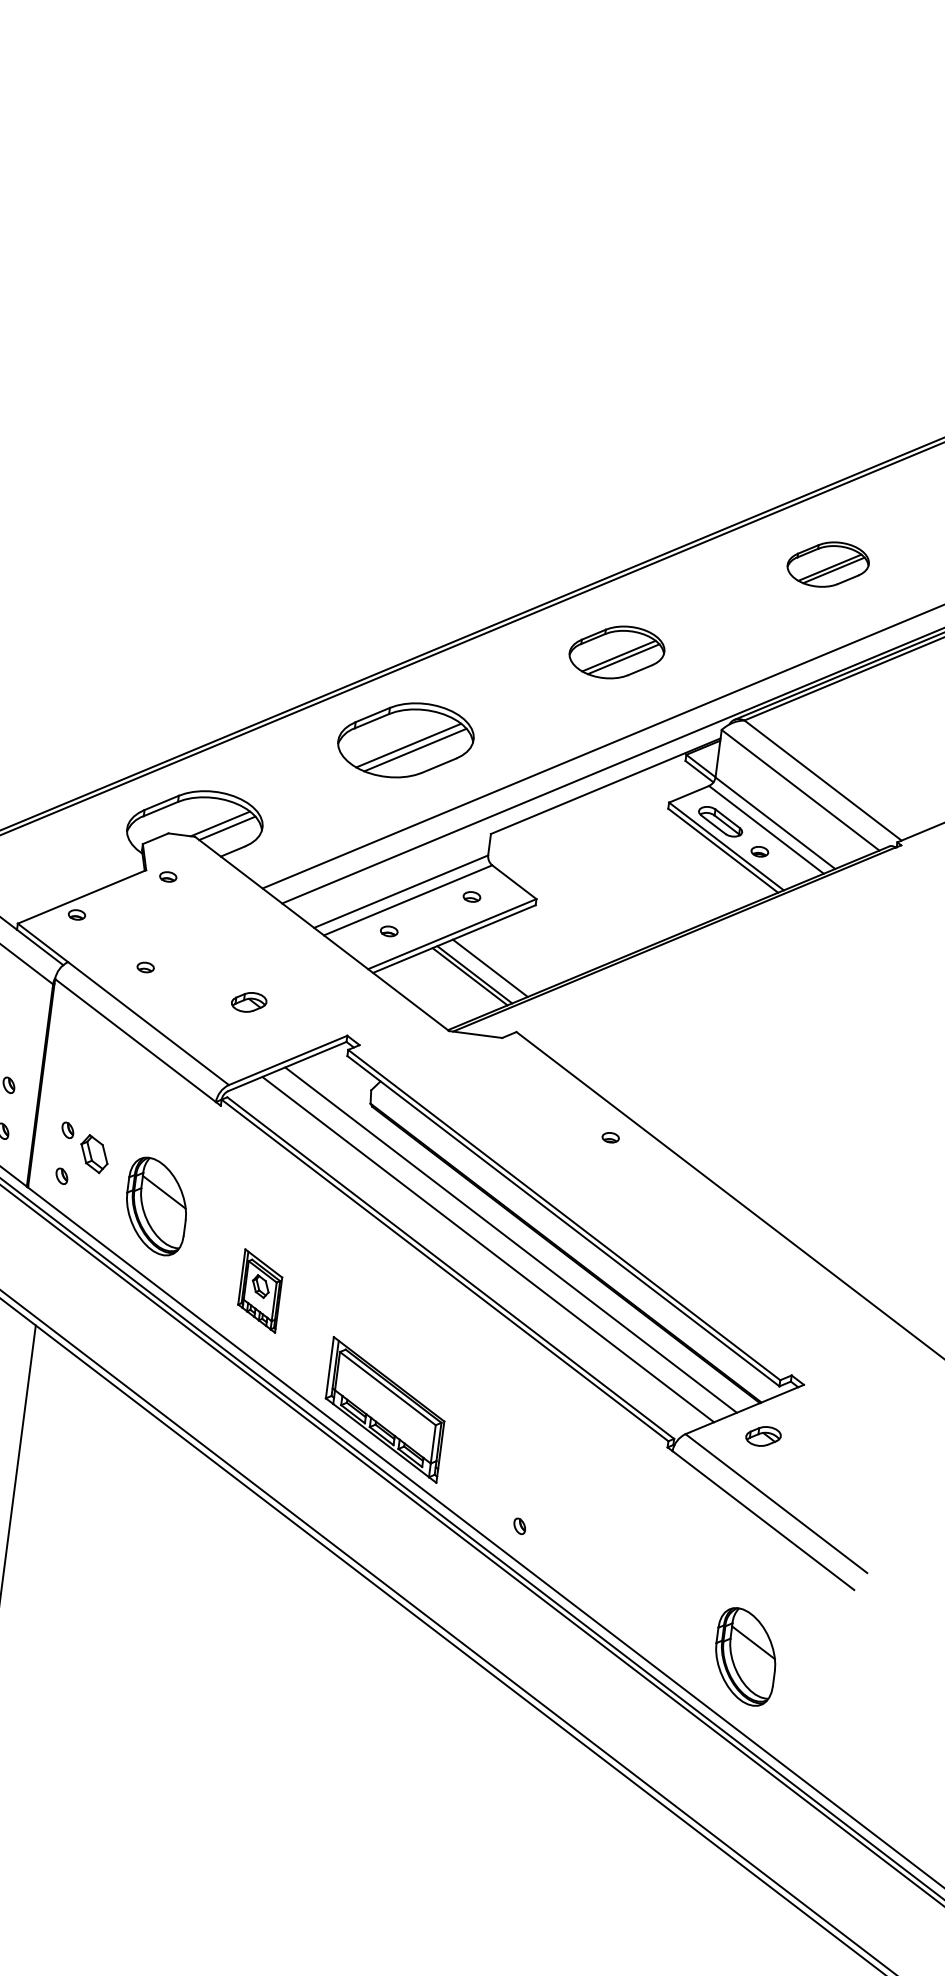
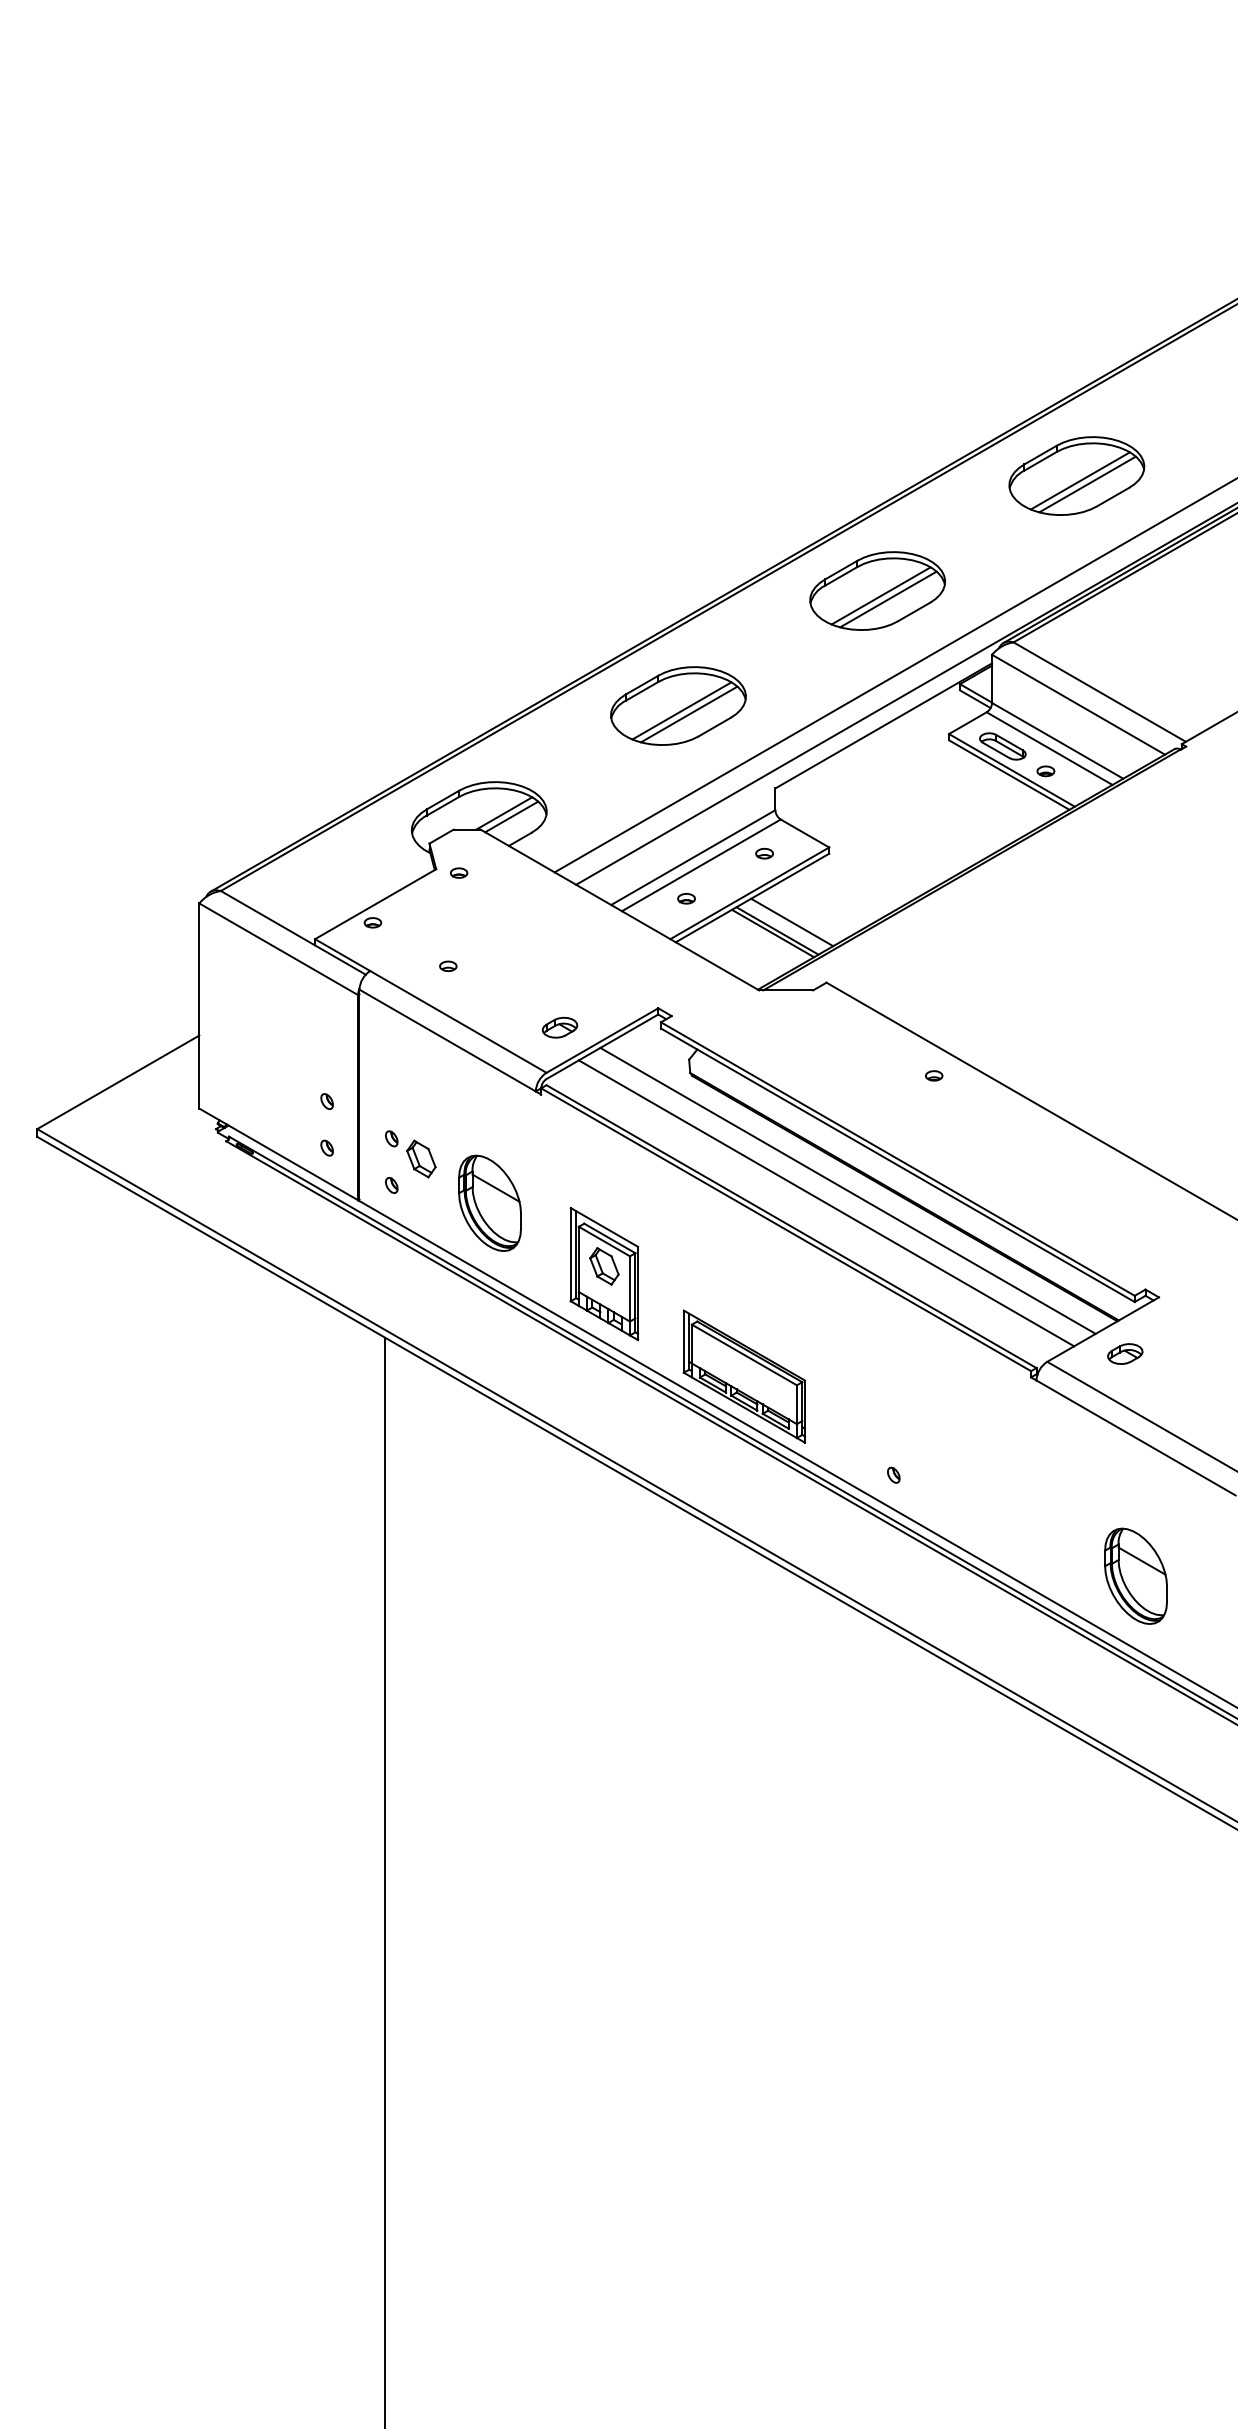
part: (827, 564) -> (1076, 475), size x1.67
part: (616, 651) -> (877, 590), size x1.43
part: (248, 1002) -> (559, 1027), moved
part: (260, 1291) -> (604, 1274), size x1.67

